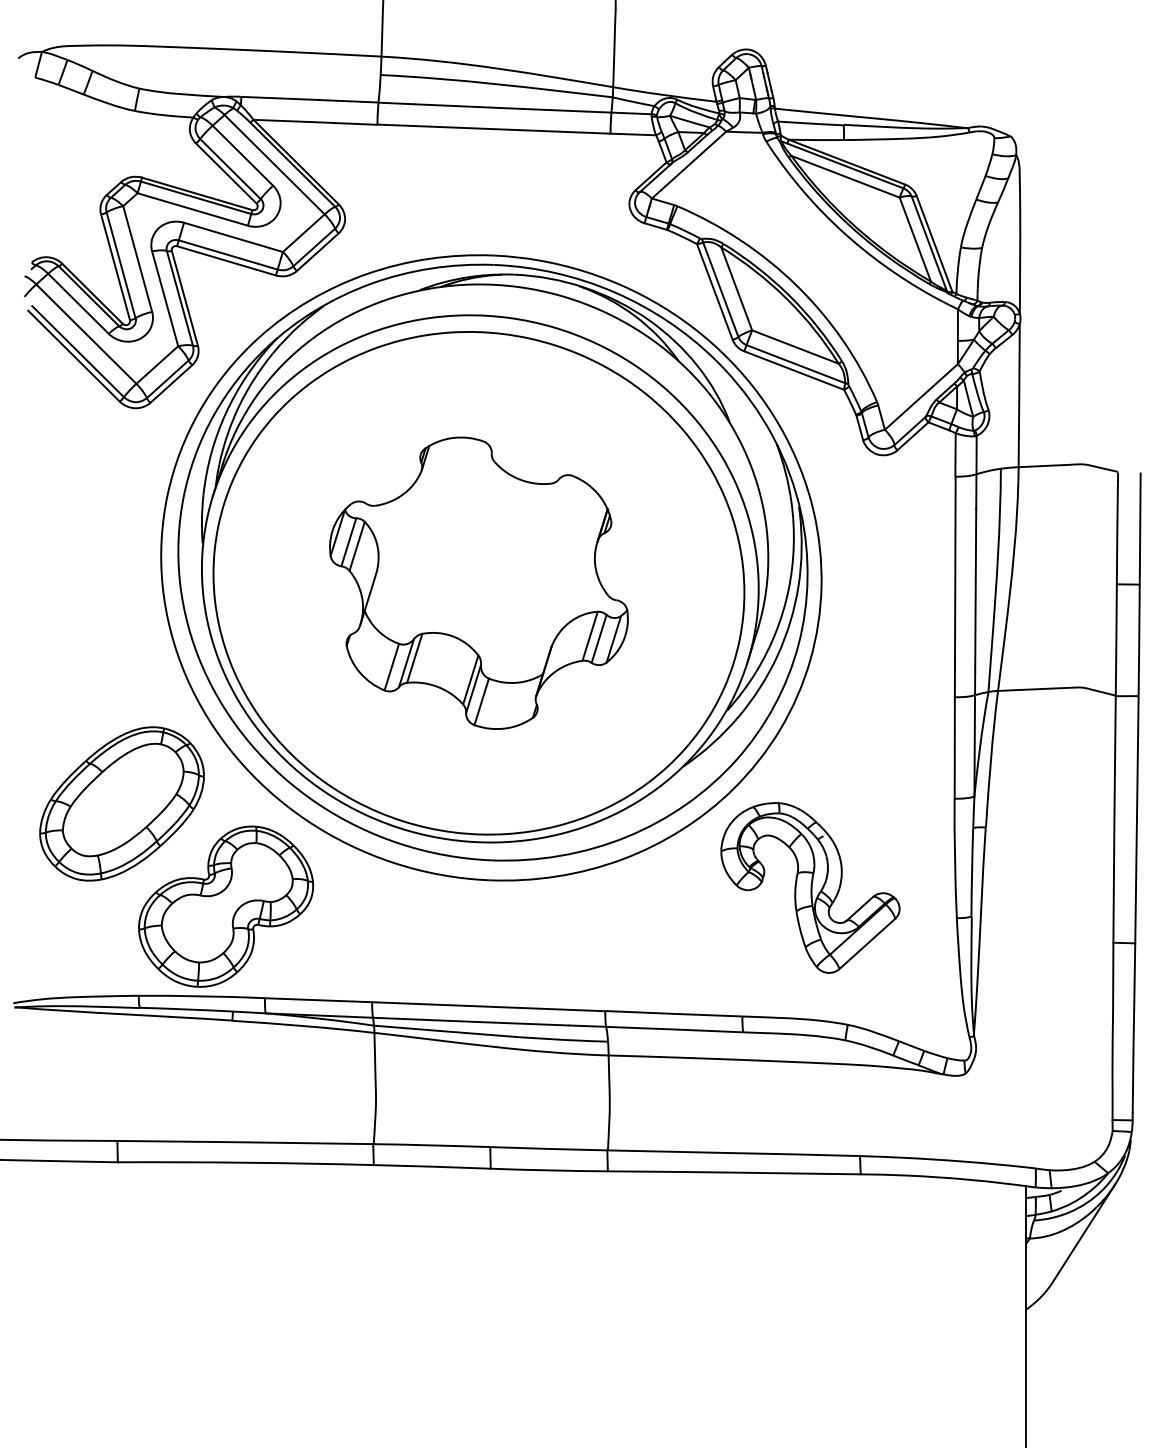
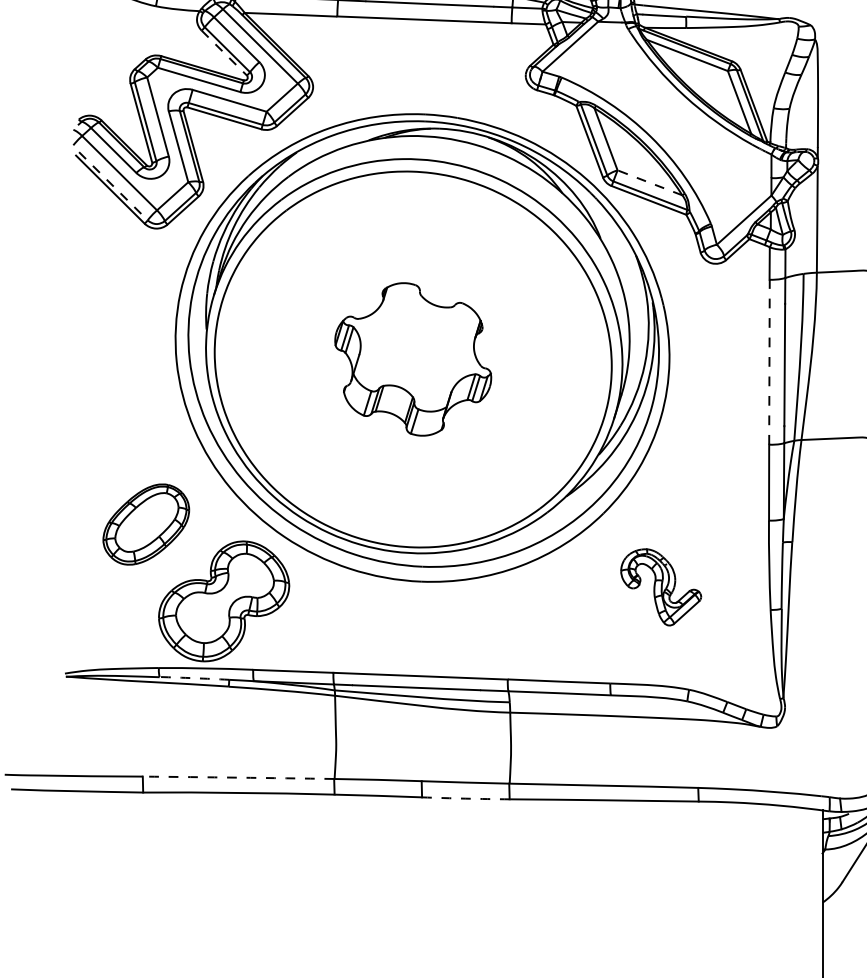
line: (226, 173) -> (224, 53), solid -> dashed
line: (794, 346) -> (649, 182), solid -> dashed
line: (78, 351) -> (113, 186), solid -> dashed
part: (478, 582) -> (412, 358), size x0.7
line: (955, 586) -> (769, 361), solid -> dashed
part: (121, 803) -> (145, 524), size x0.7
part: (810, 887) -> (661, 587), size x0.6
arc: (186, 1009) -> (194, 678), solid -> dashed
arc: (245, 1142) -> (238, 777), solid -> dashed
arc: (549, 1170) -> (466, 798), solid -> dashed

